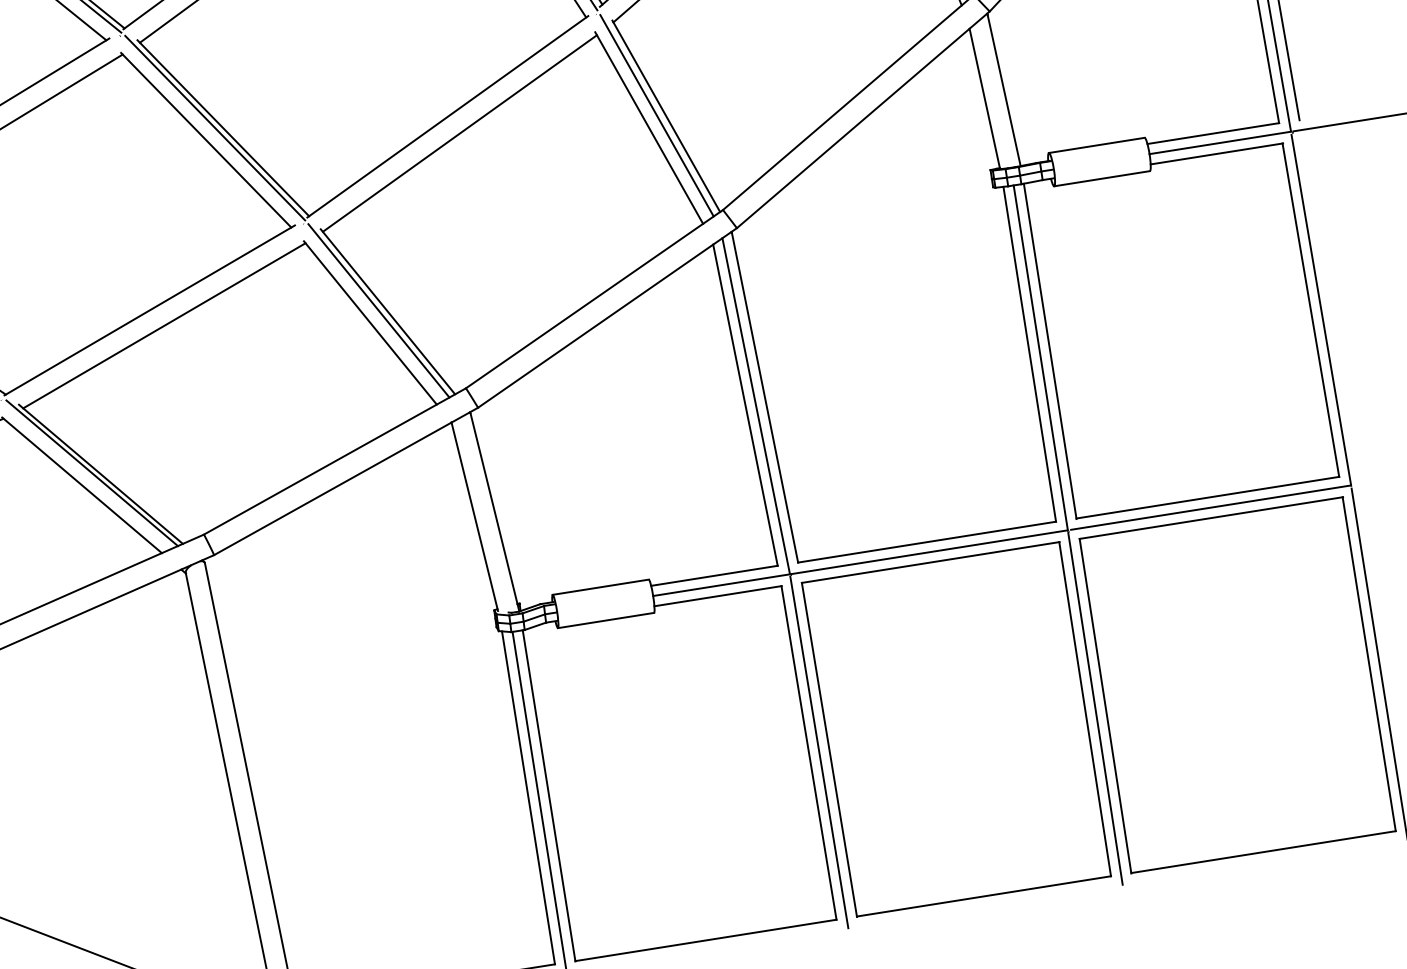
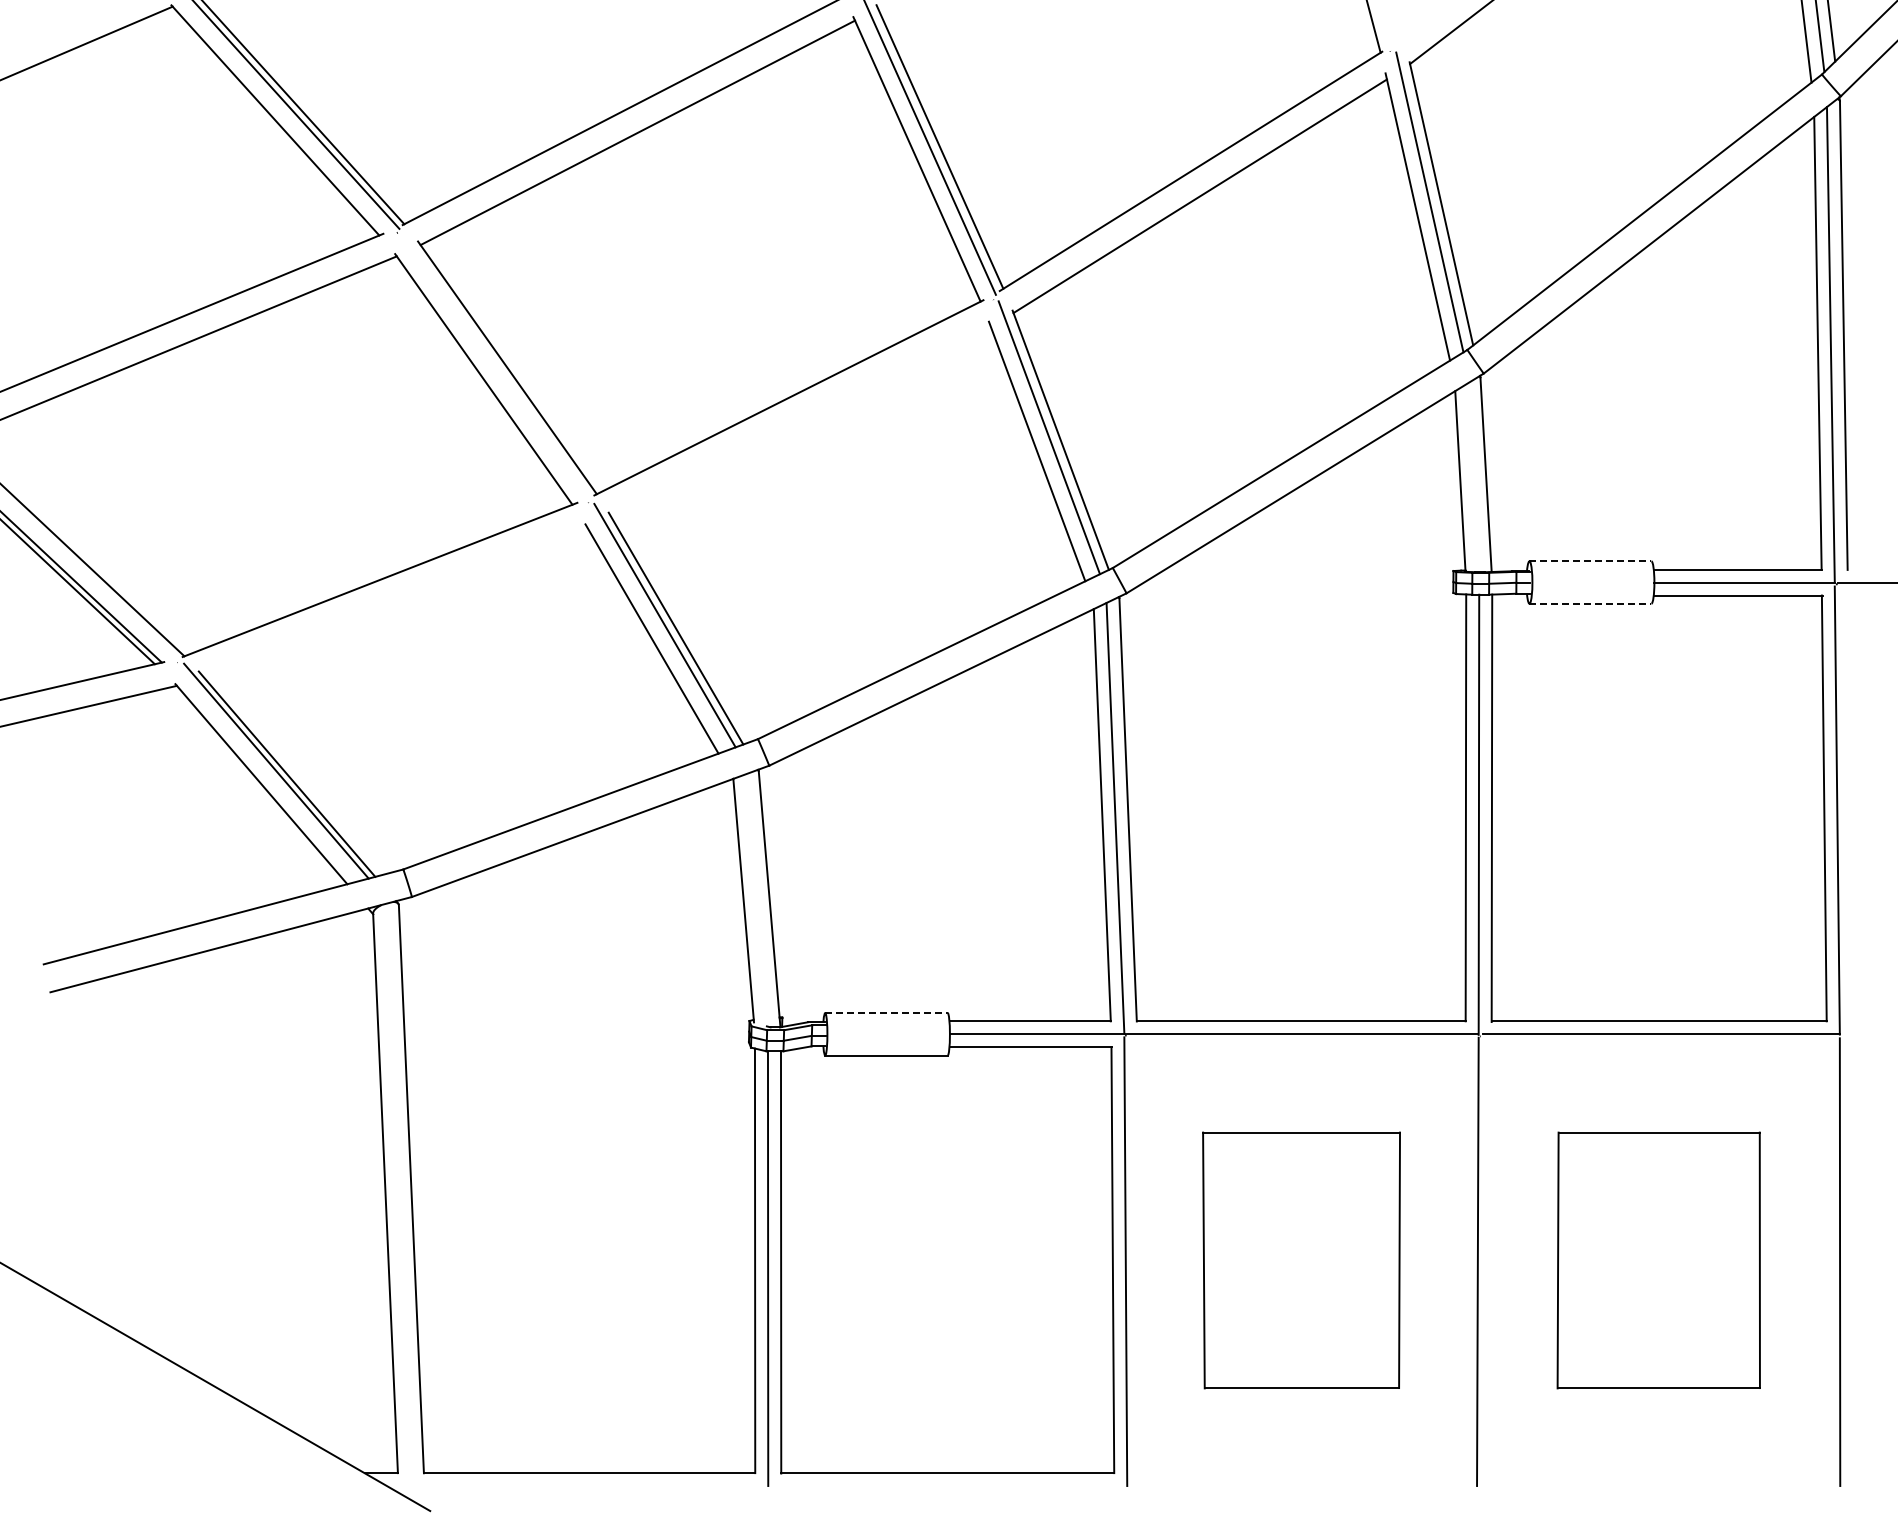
line: (215, 127) -> (497, 365), removed
line: (459, 133) -> (800, 420), removed
line: (1096, 145) -> (1590, 561), solid -> dashed
line: (1102, 178) -> (1590, 603), solid -> dashed
line: (164, 325) -> (395, 601), removed
line: (600, 587) -> (886, 1013), solid -> dashed
part: (1237, 685) -> (1658, 1260), size x0.6
part: (957, 729) -> (1301, 1260), size x0.6

